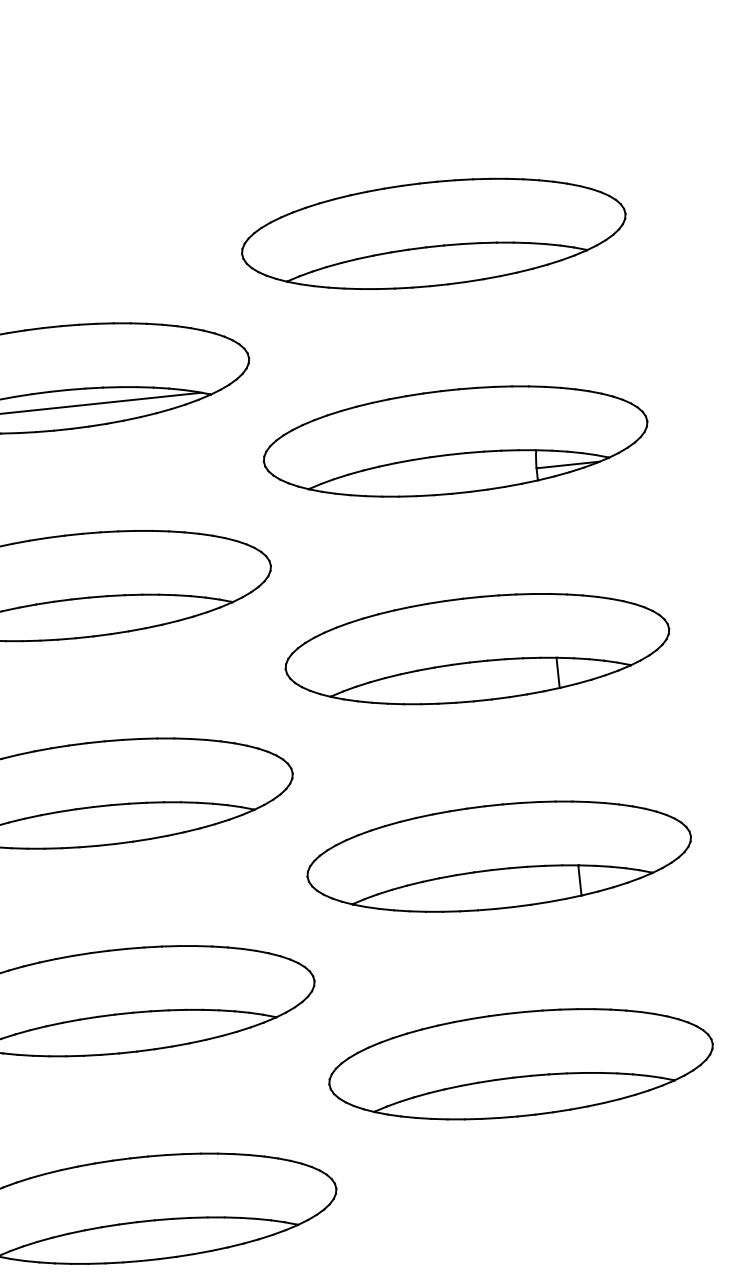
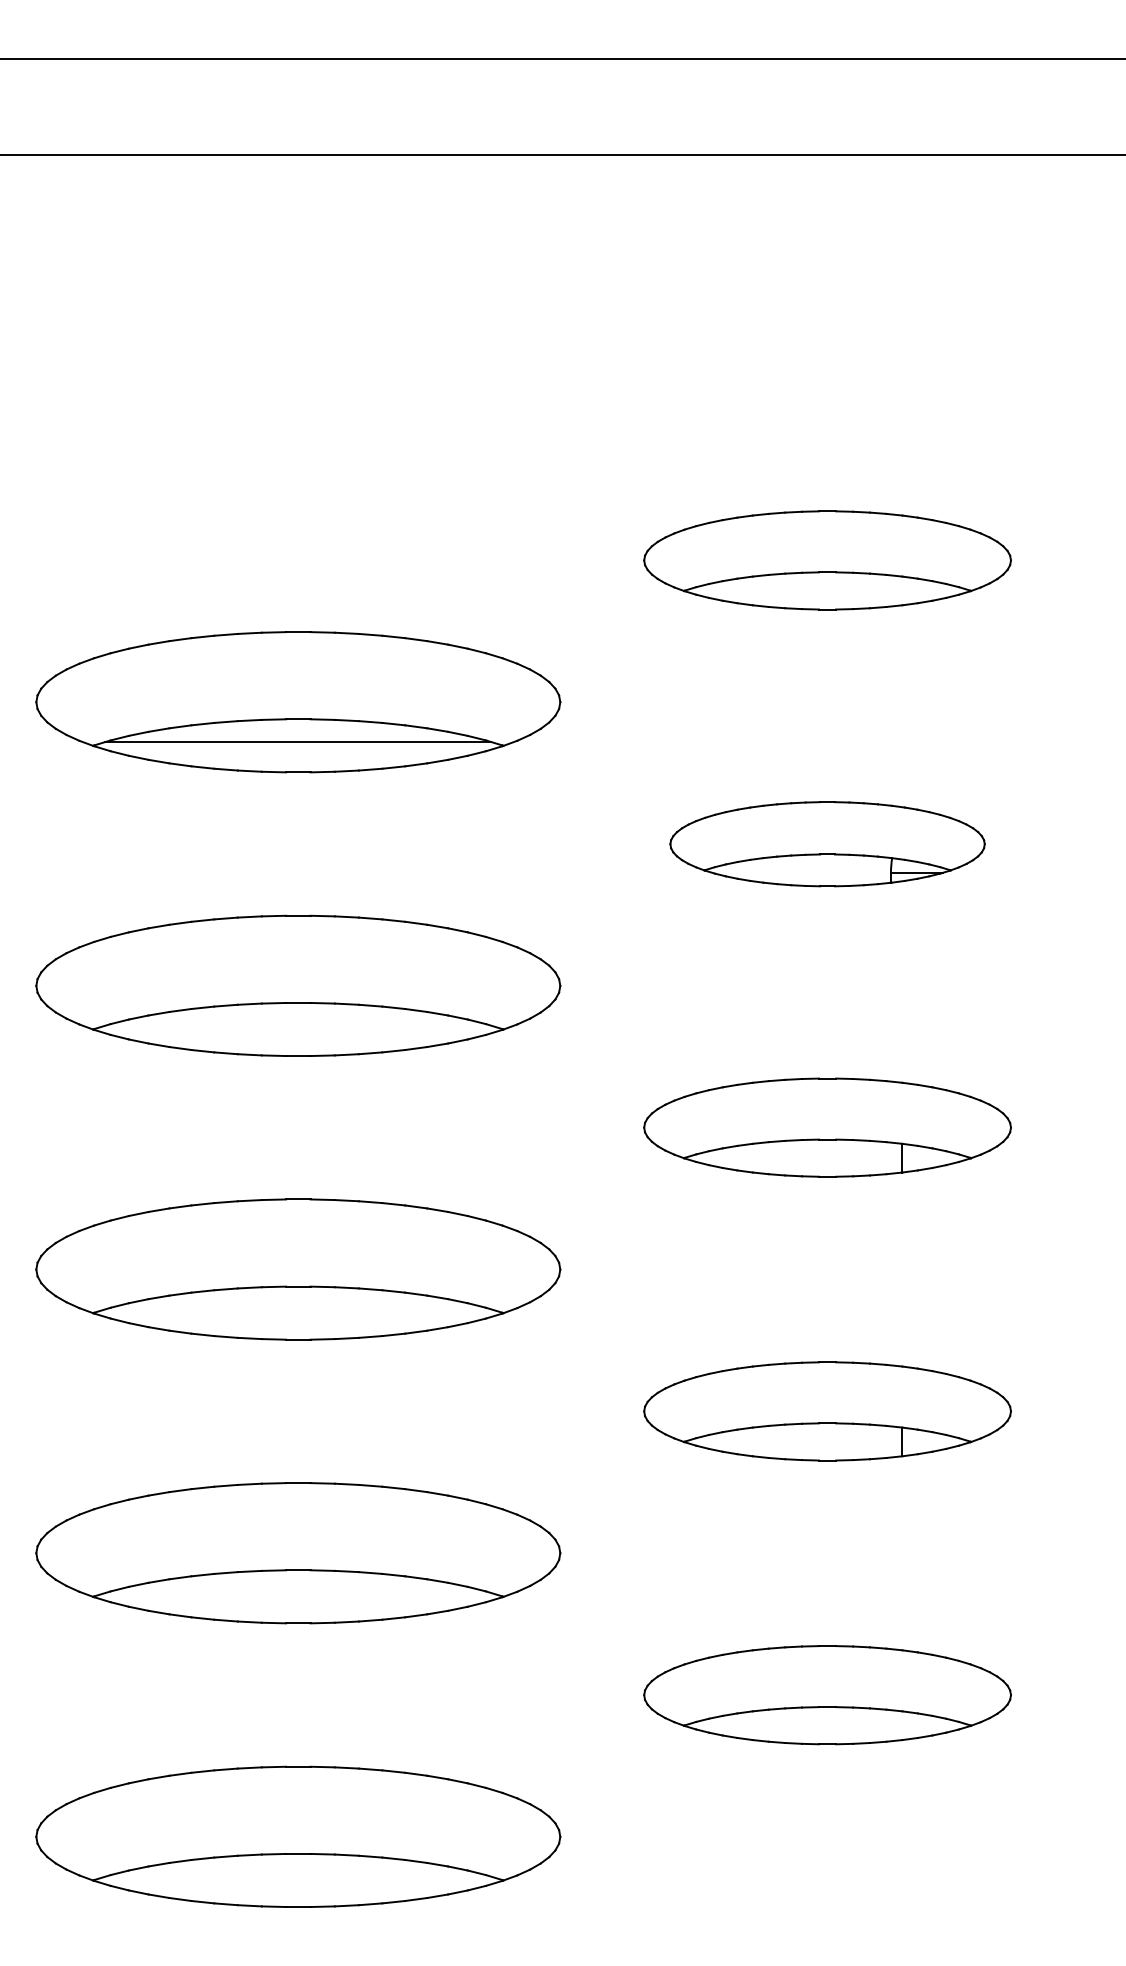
part: (433, 234) -> (827, 560), size x0.7
part: (455, 441) -> (827, 844), size x0.6
part: (477, 648) -> (827, 1127), size x0.7
part: (499, 856) -> (827, 1411), size x0.7
part: (521, 1064) -> (827, 1695), size x0.7

